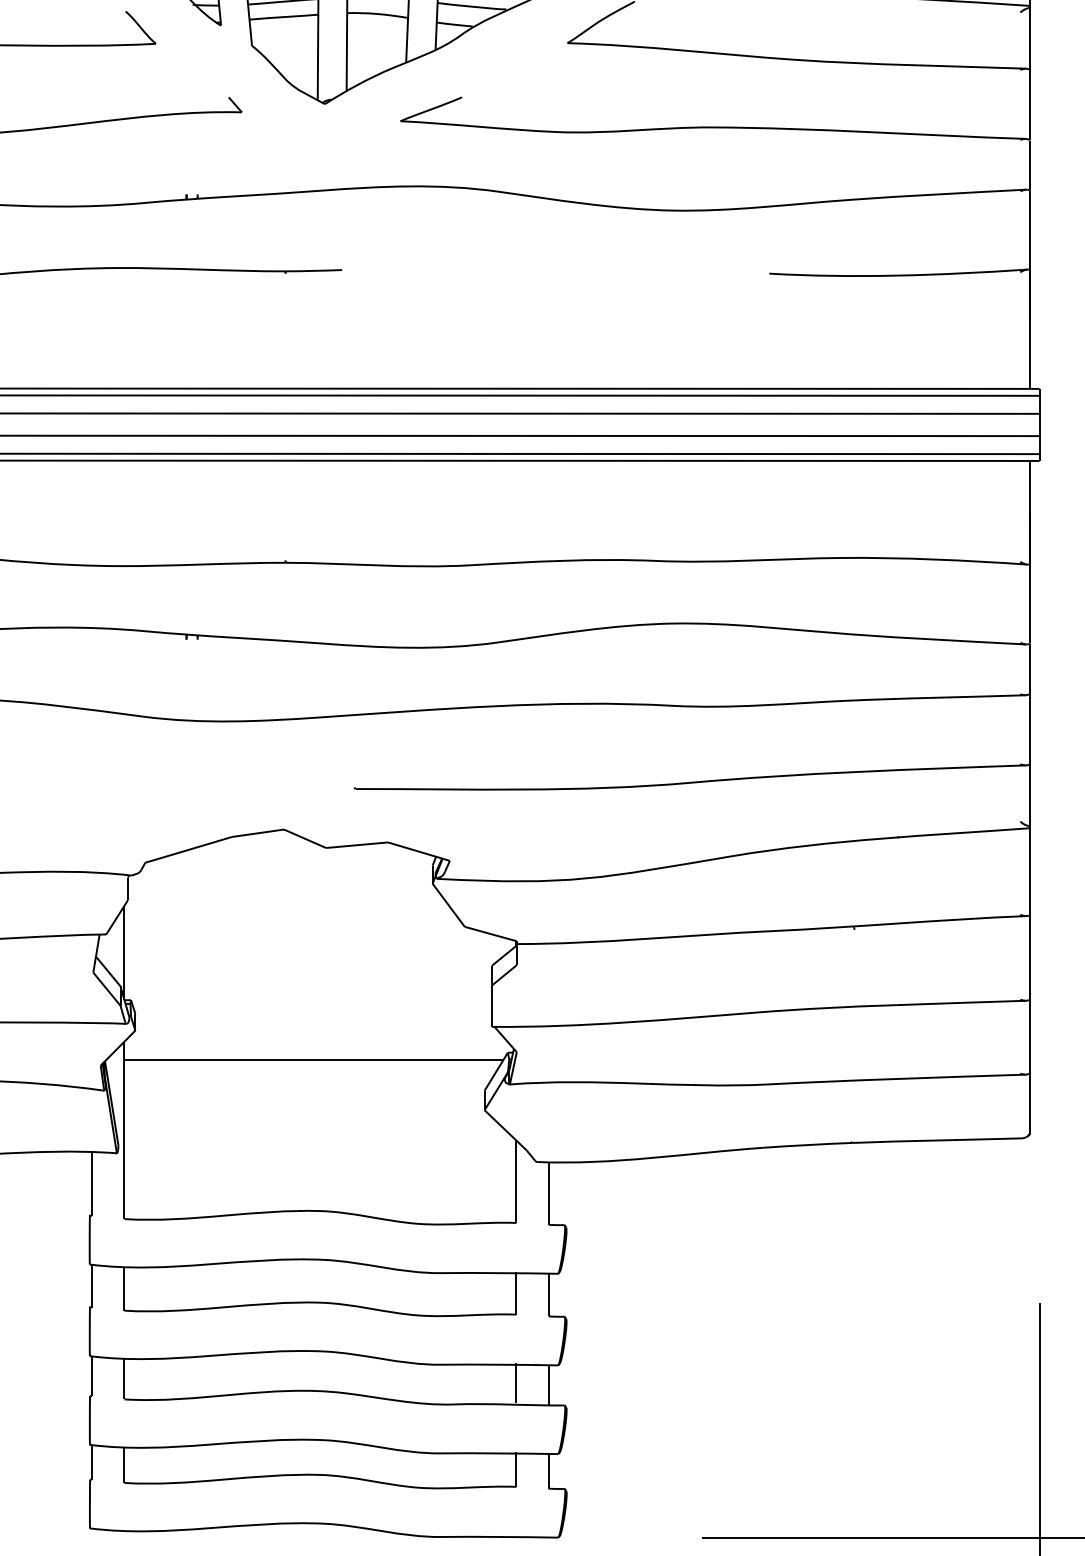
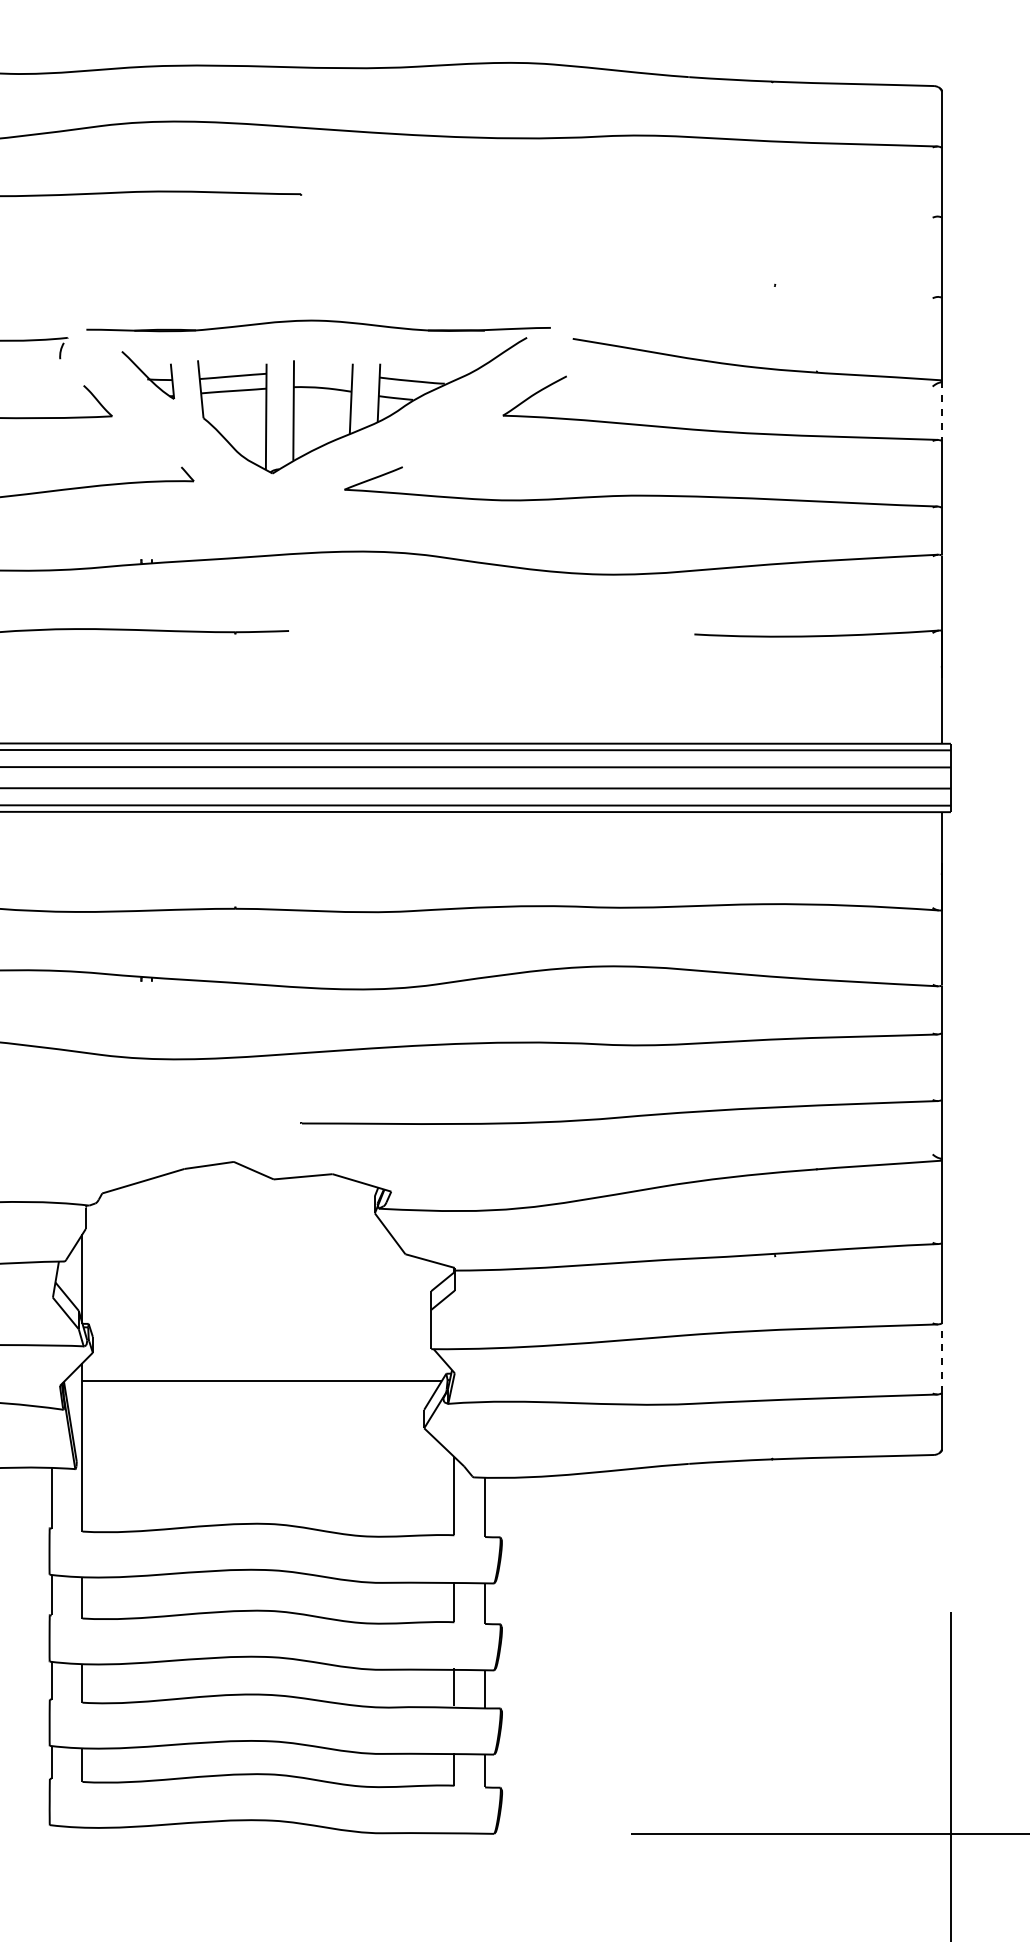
line: (1029, 38) -> (941, 411), solid -> dashed
line: (1029, 1036) -> (941, 1358), solid -> dashed

